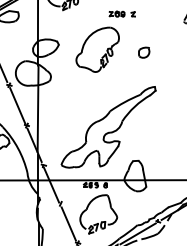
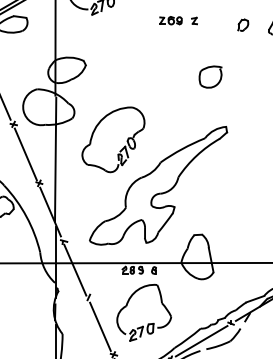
part: (166, 17) -> (243, 25), added
part: (97, 49) -> (113, 139), moved
part: (143, 52) -> (209, 76), size x1.43

